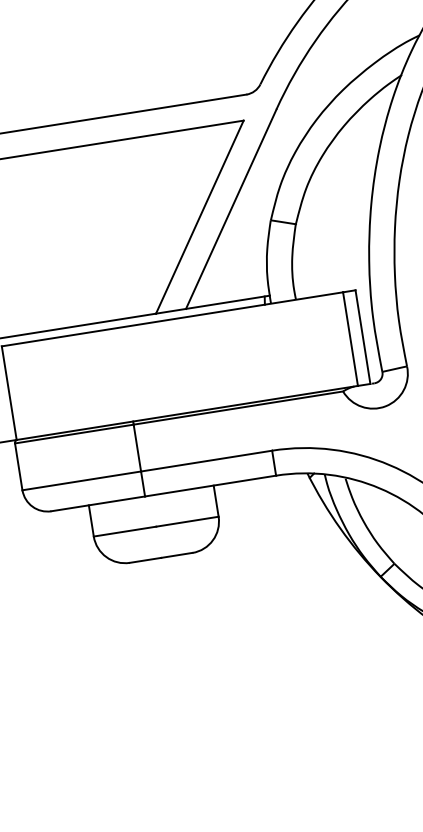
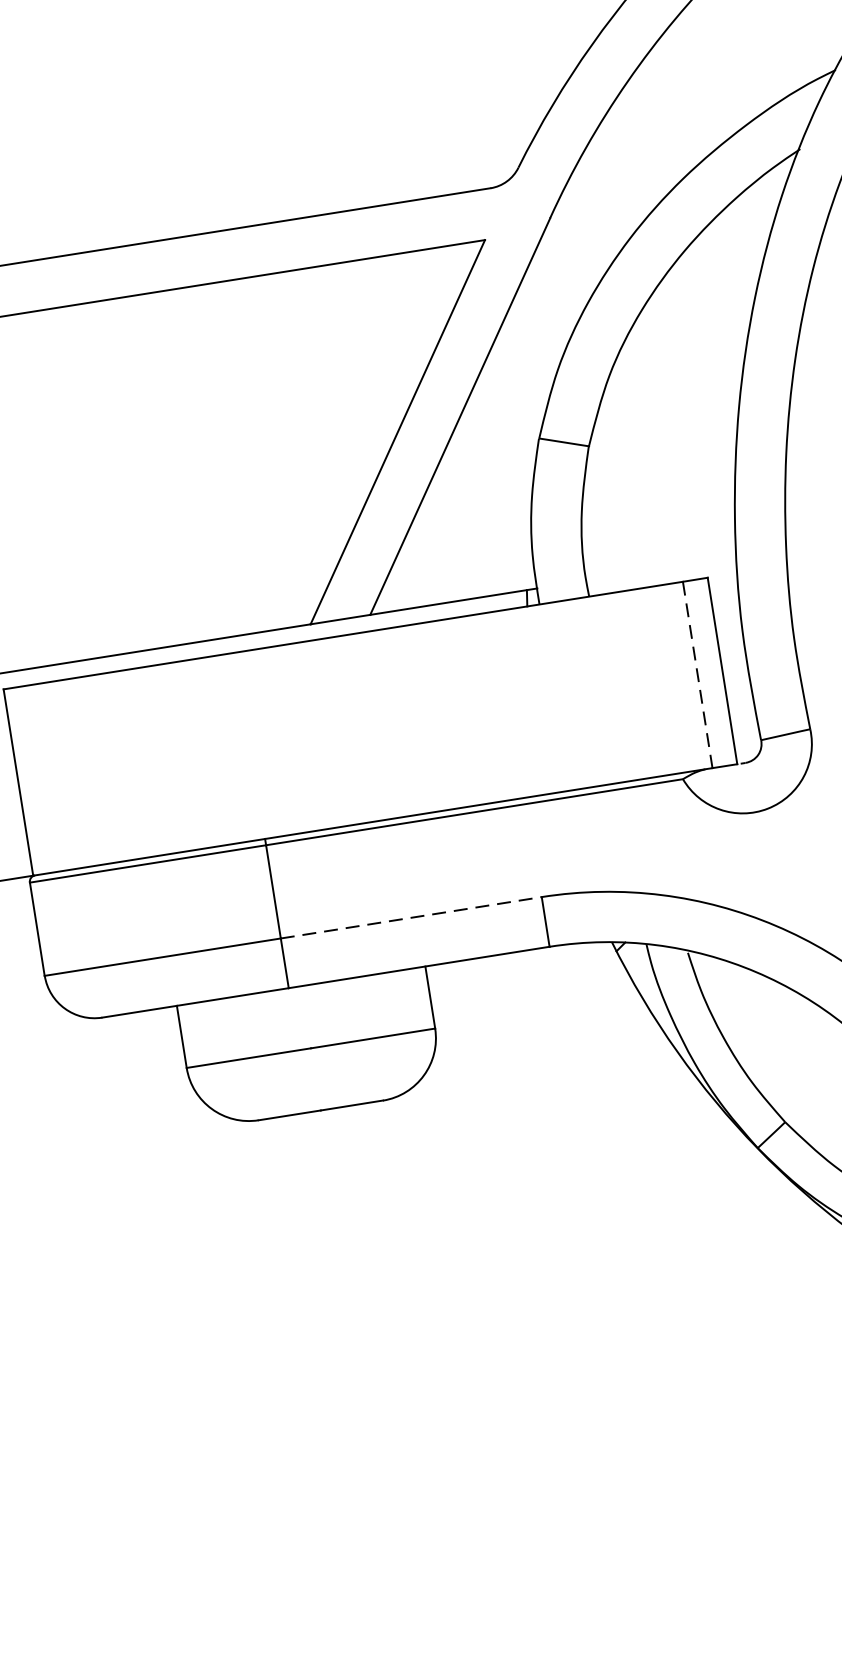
line: (350, 339) -> (697, 675), solid -> dashed
line: (207, 461) -> (413, 918), solid -> dashed

